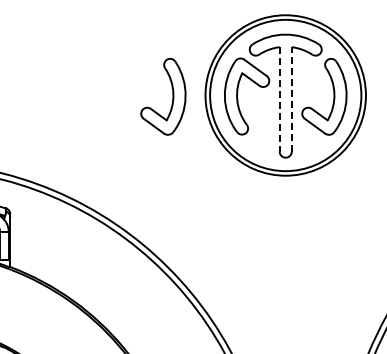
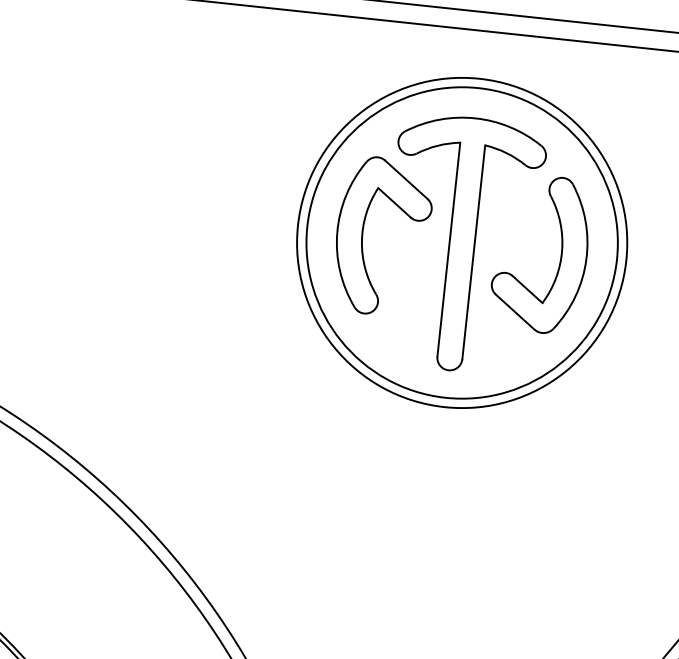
part: (172, 96) -> (230, 220), removed
line: (291, 98) -> (473, 250), dashed -> solid
line: (279, 99) -> (448, 249), dashed -> solid

